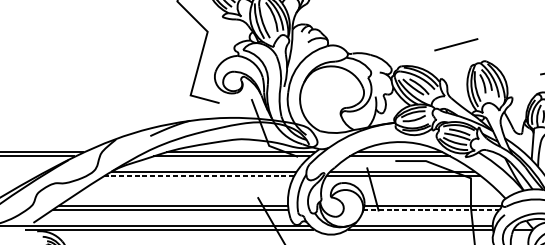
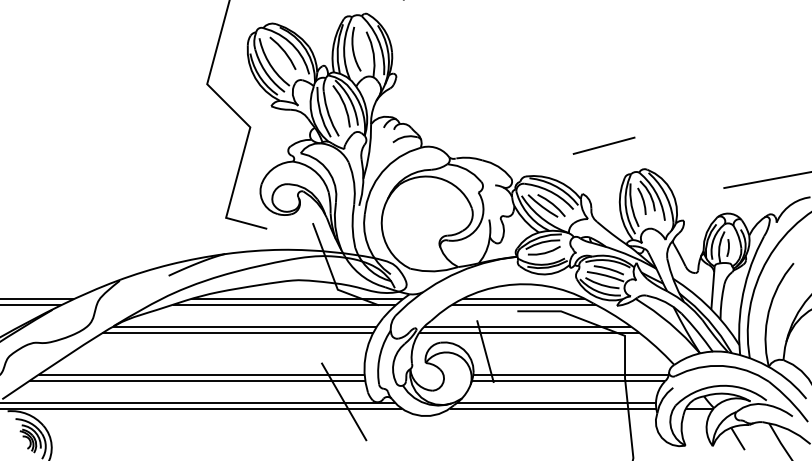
line: (199, 176) -> (238, 333), dashed -> solid
line: (431, 209) -> (568, 380), dashed -> solid

